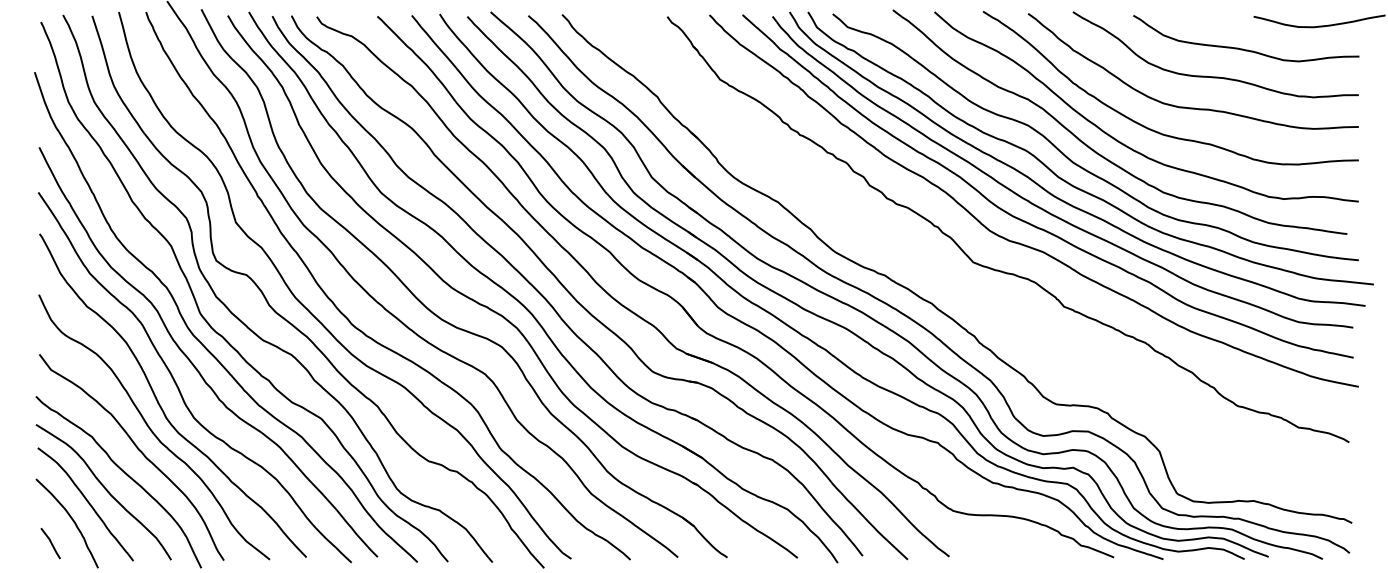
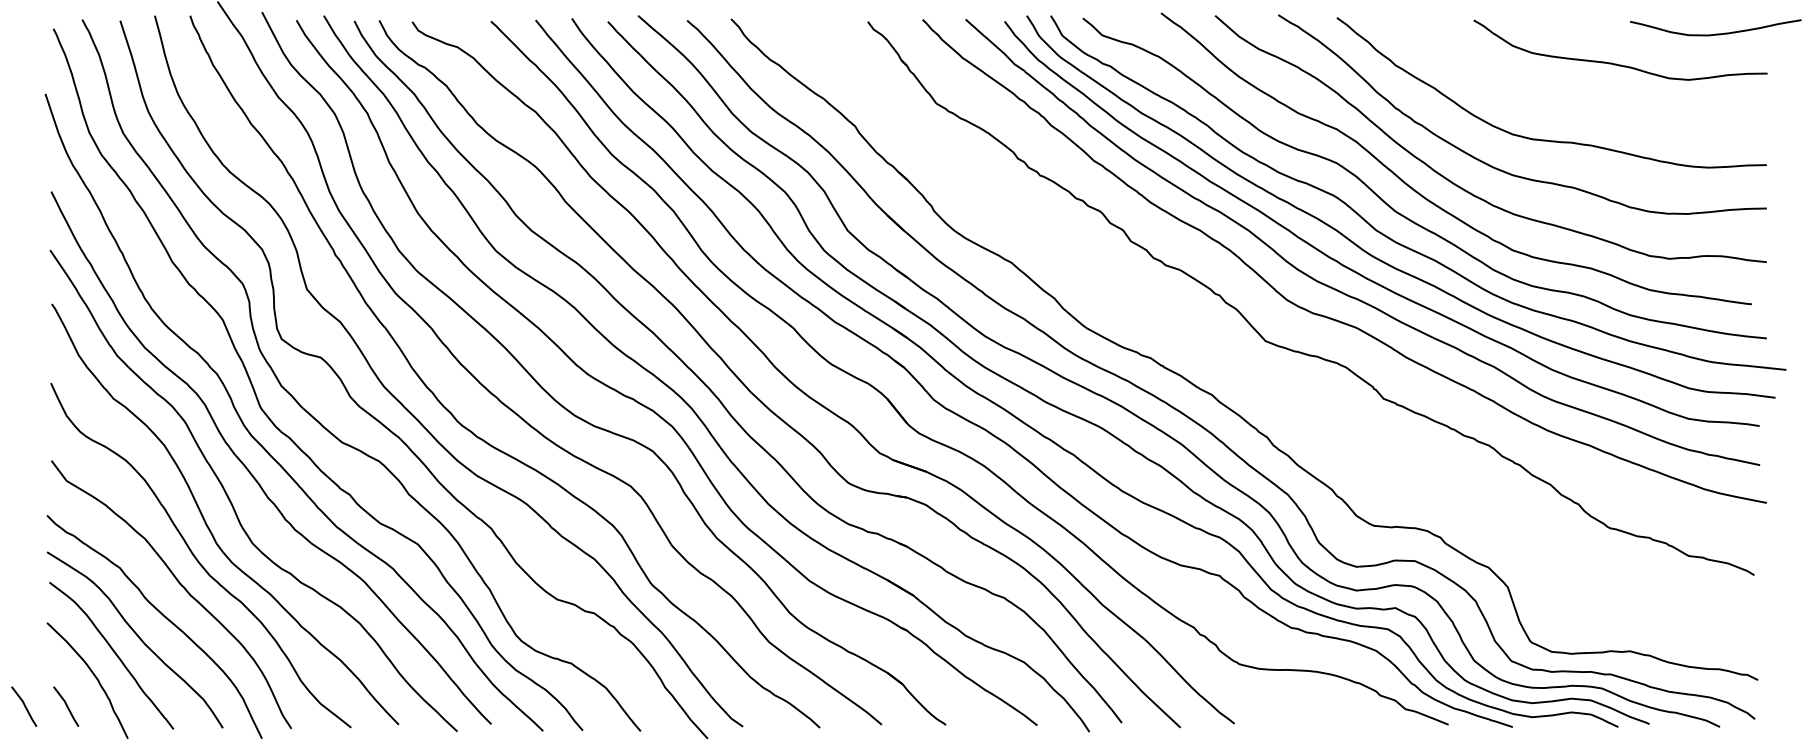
curve: (1215, 76) -> (1580, 99), removed
line: (18, 543) -> (24, 706), added

